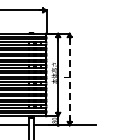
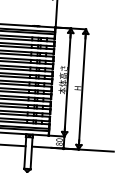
line: (69, 79) -> (82, 89), dashed -> solid

